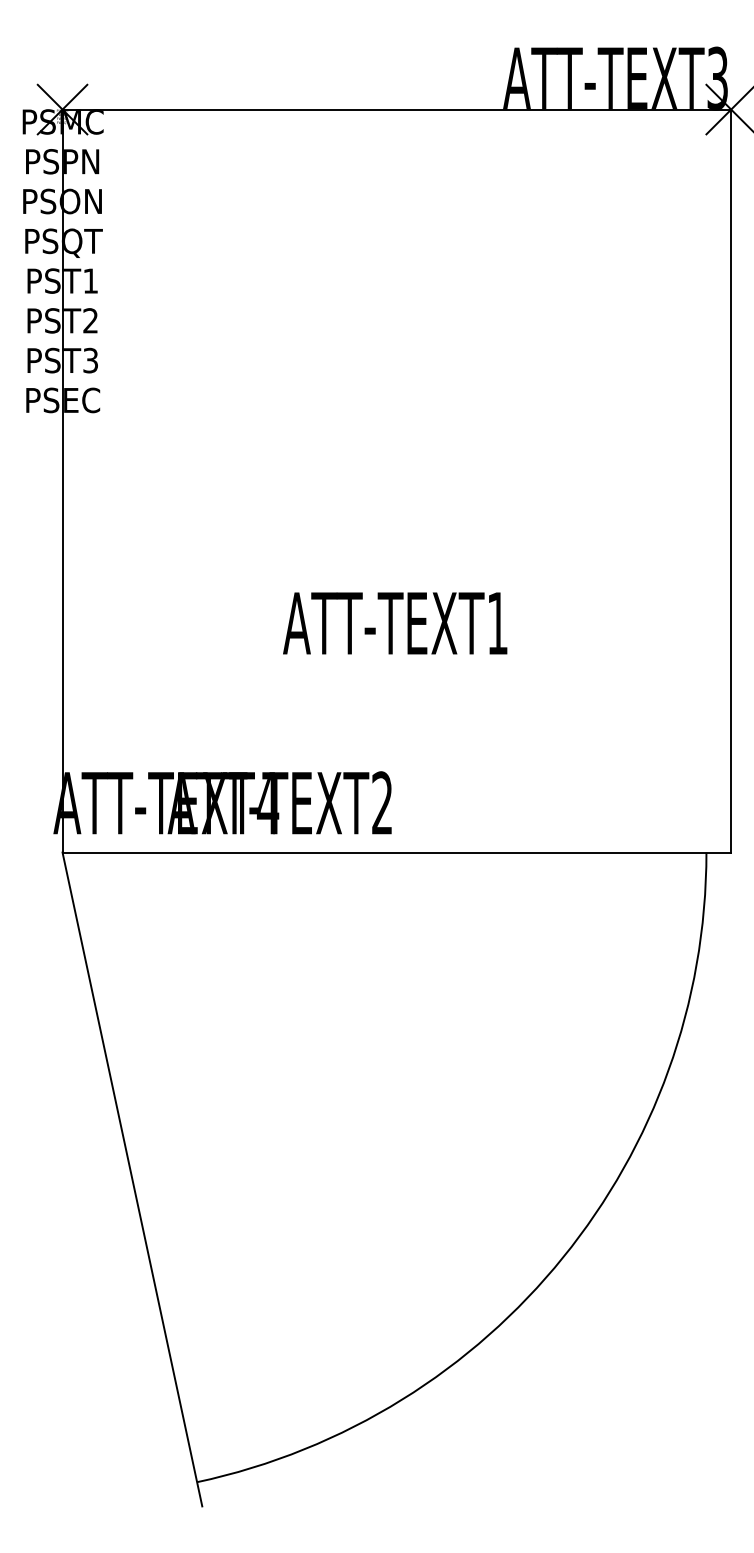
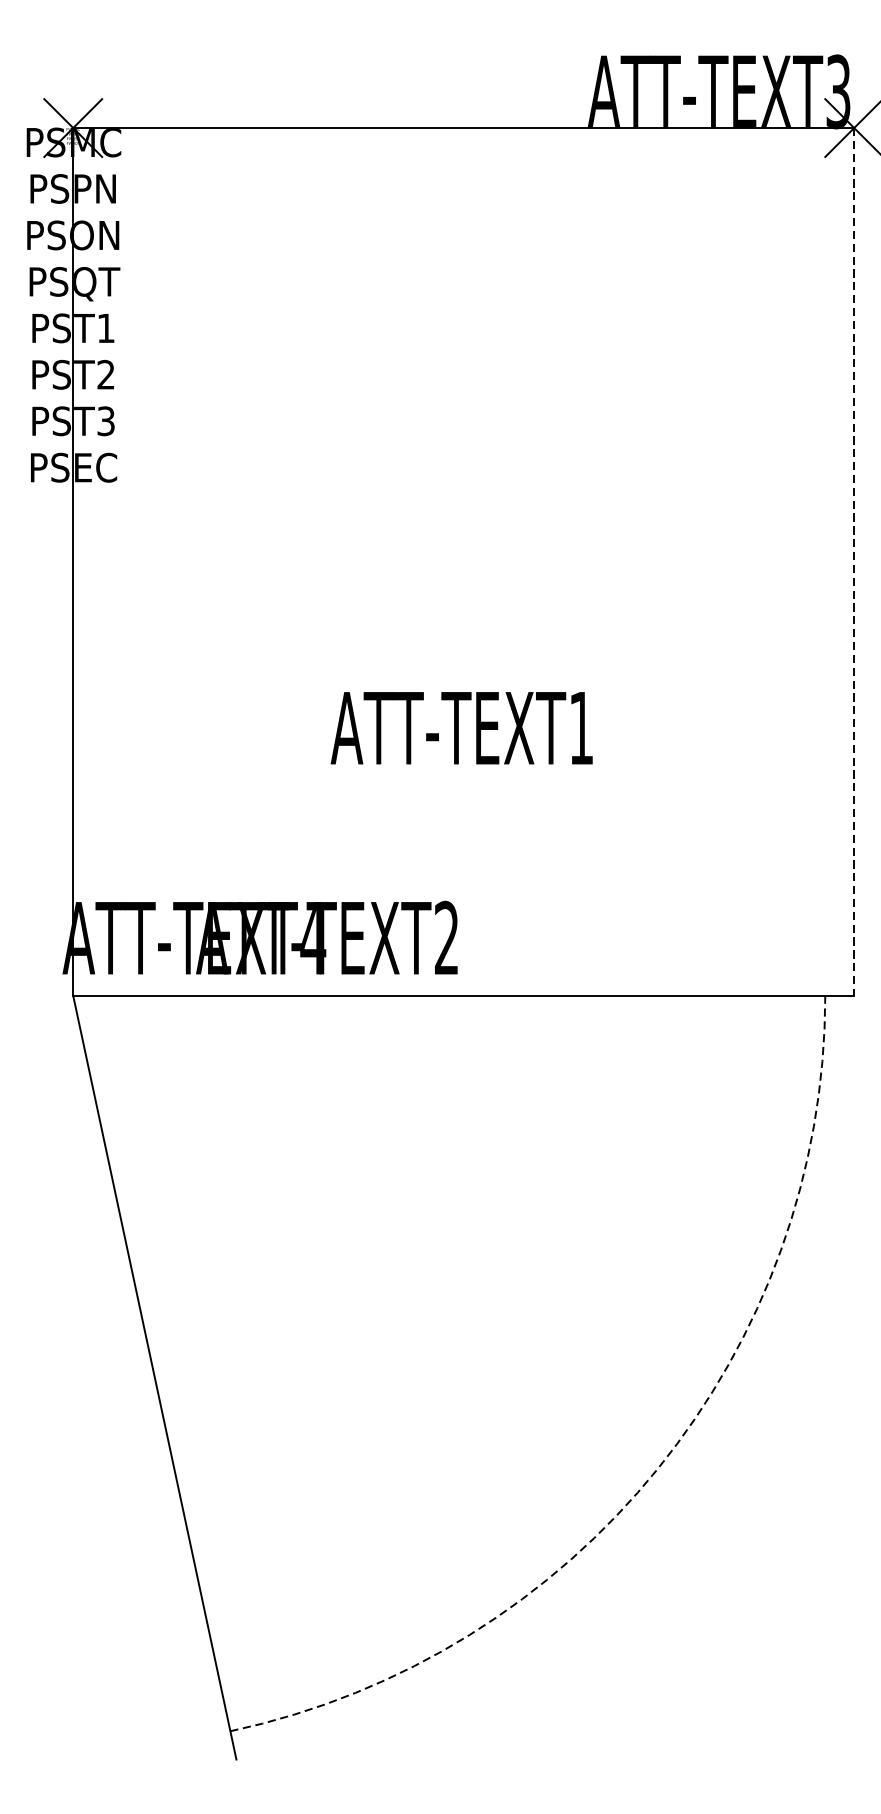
line: (731, 481) -> (854, 562), solid -> dashed
arc: (563, 1257) -> (658, 1468), solid -> dashed

